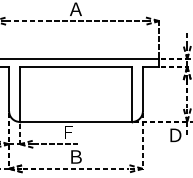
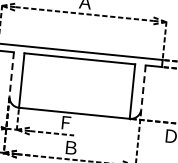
line: (9, 89) -> (12, 74), solid -> dashed
line: (142, 89) -> (143, 87), solid -> dashed

